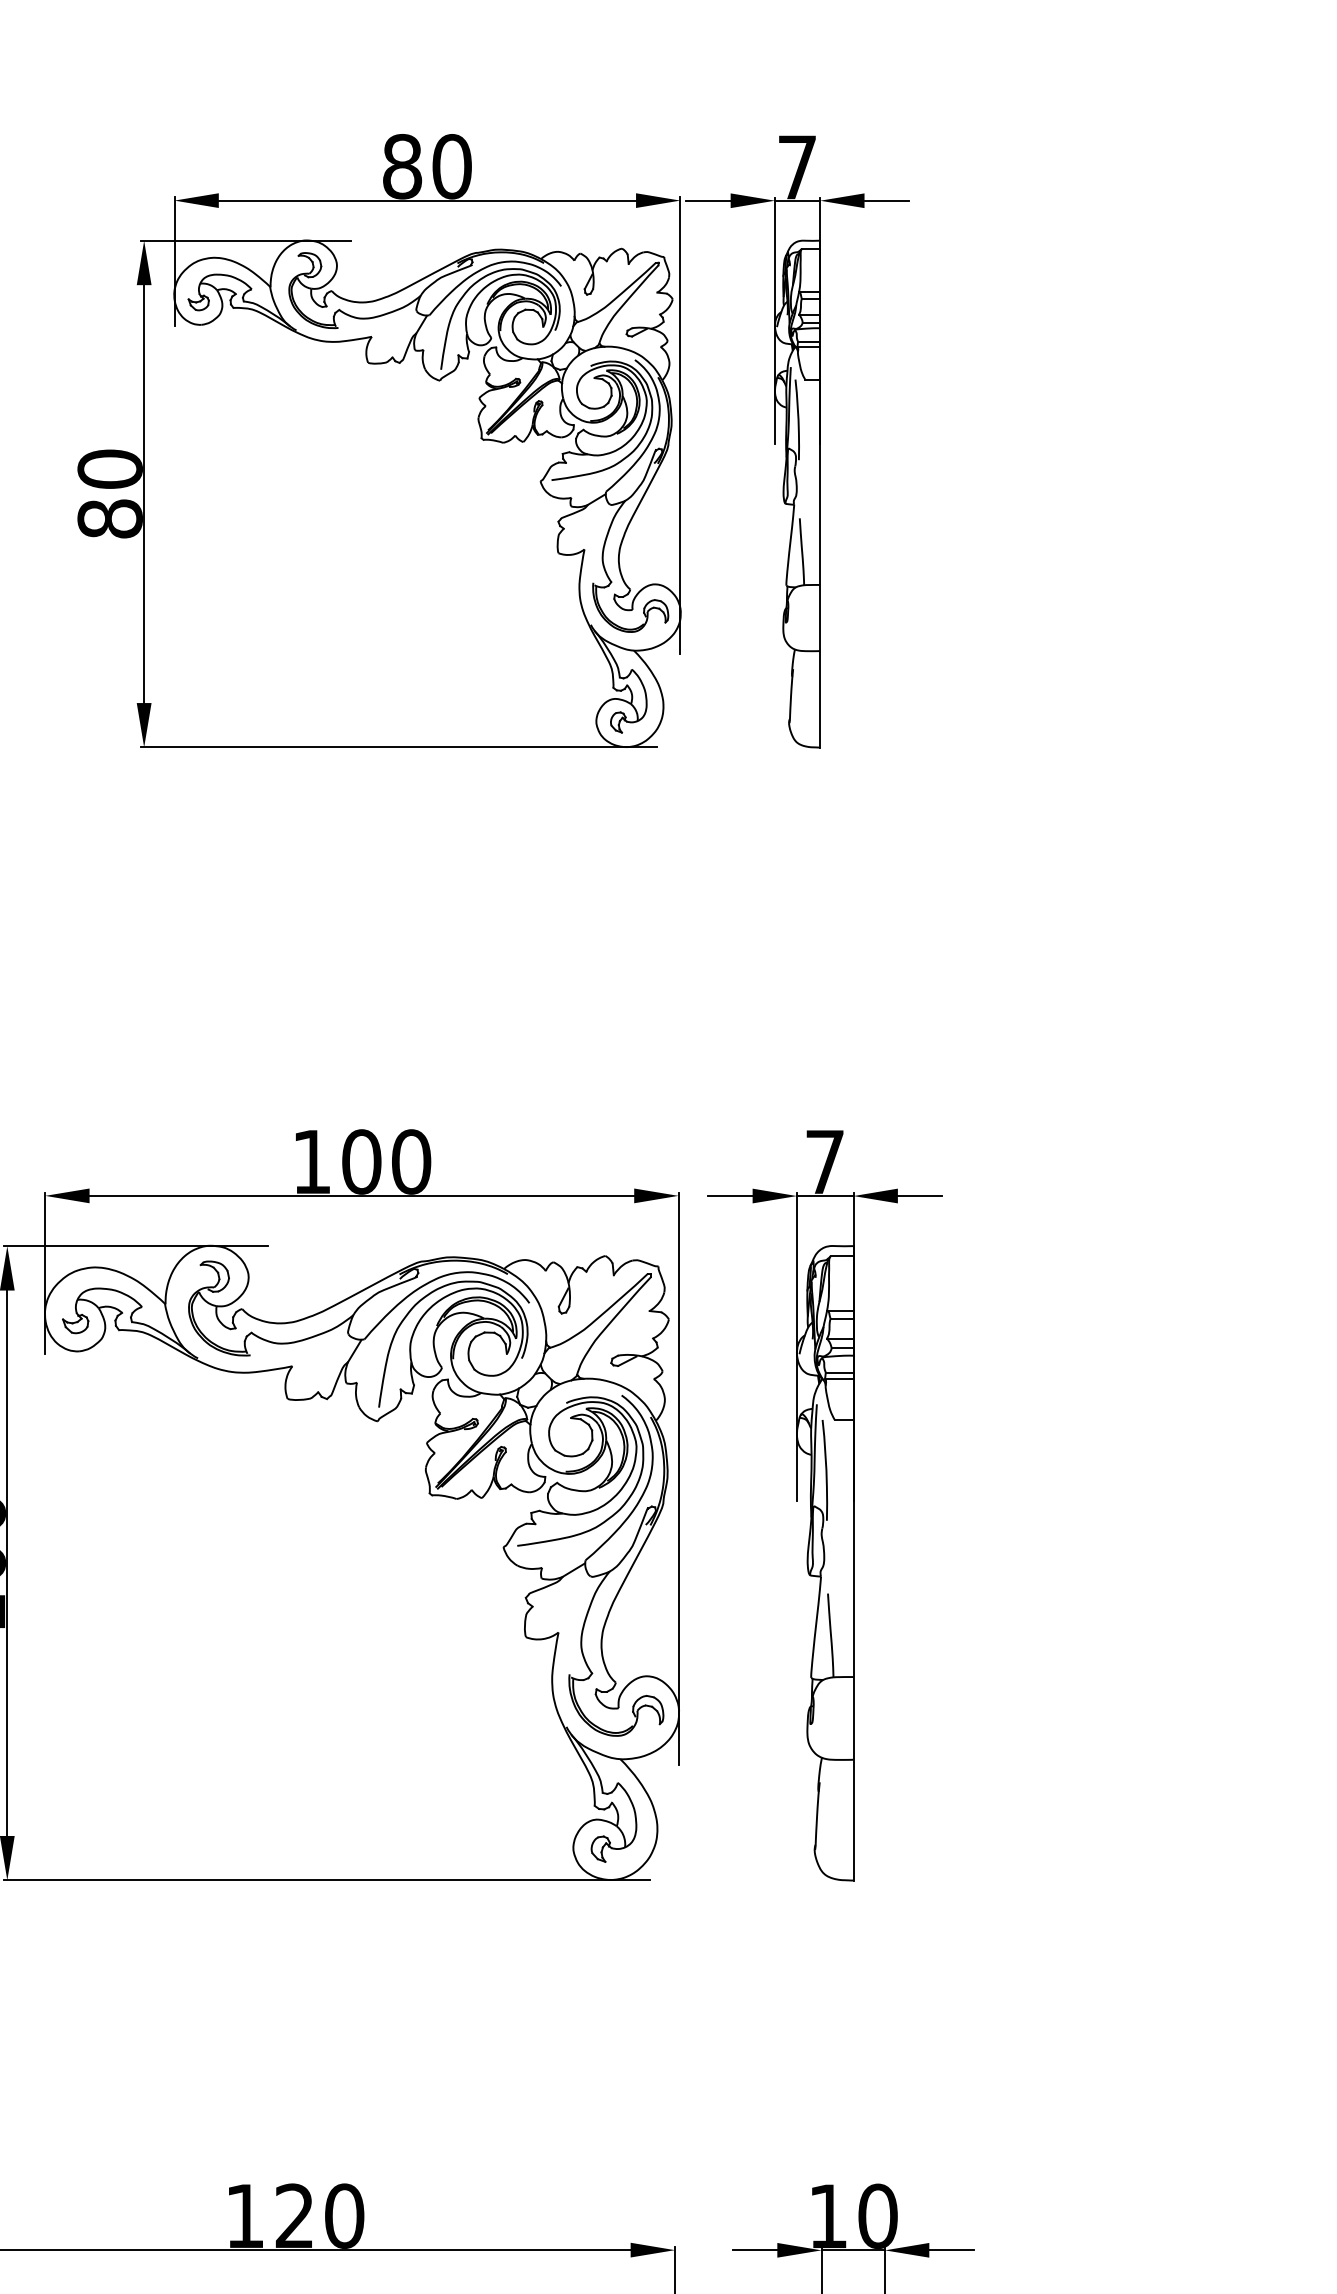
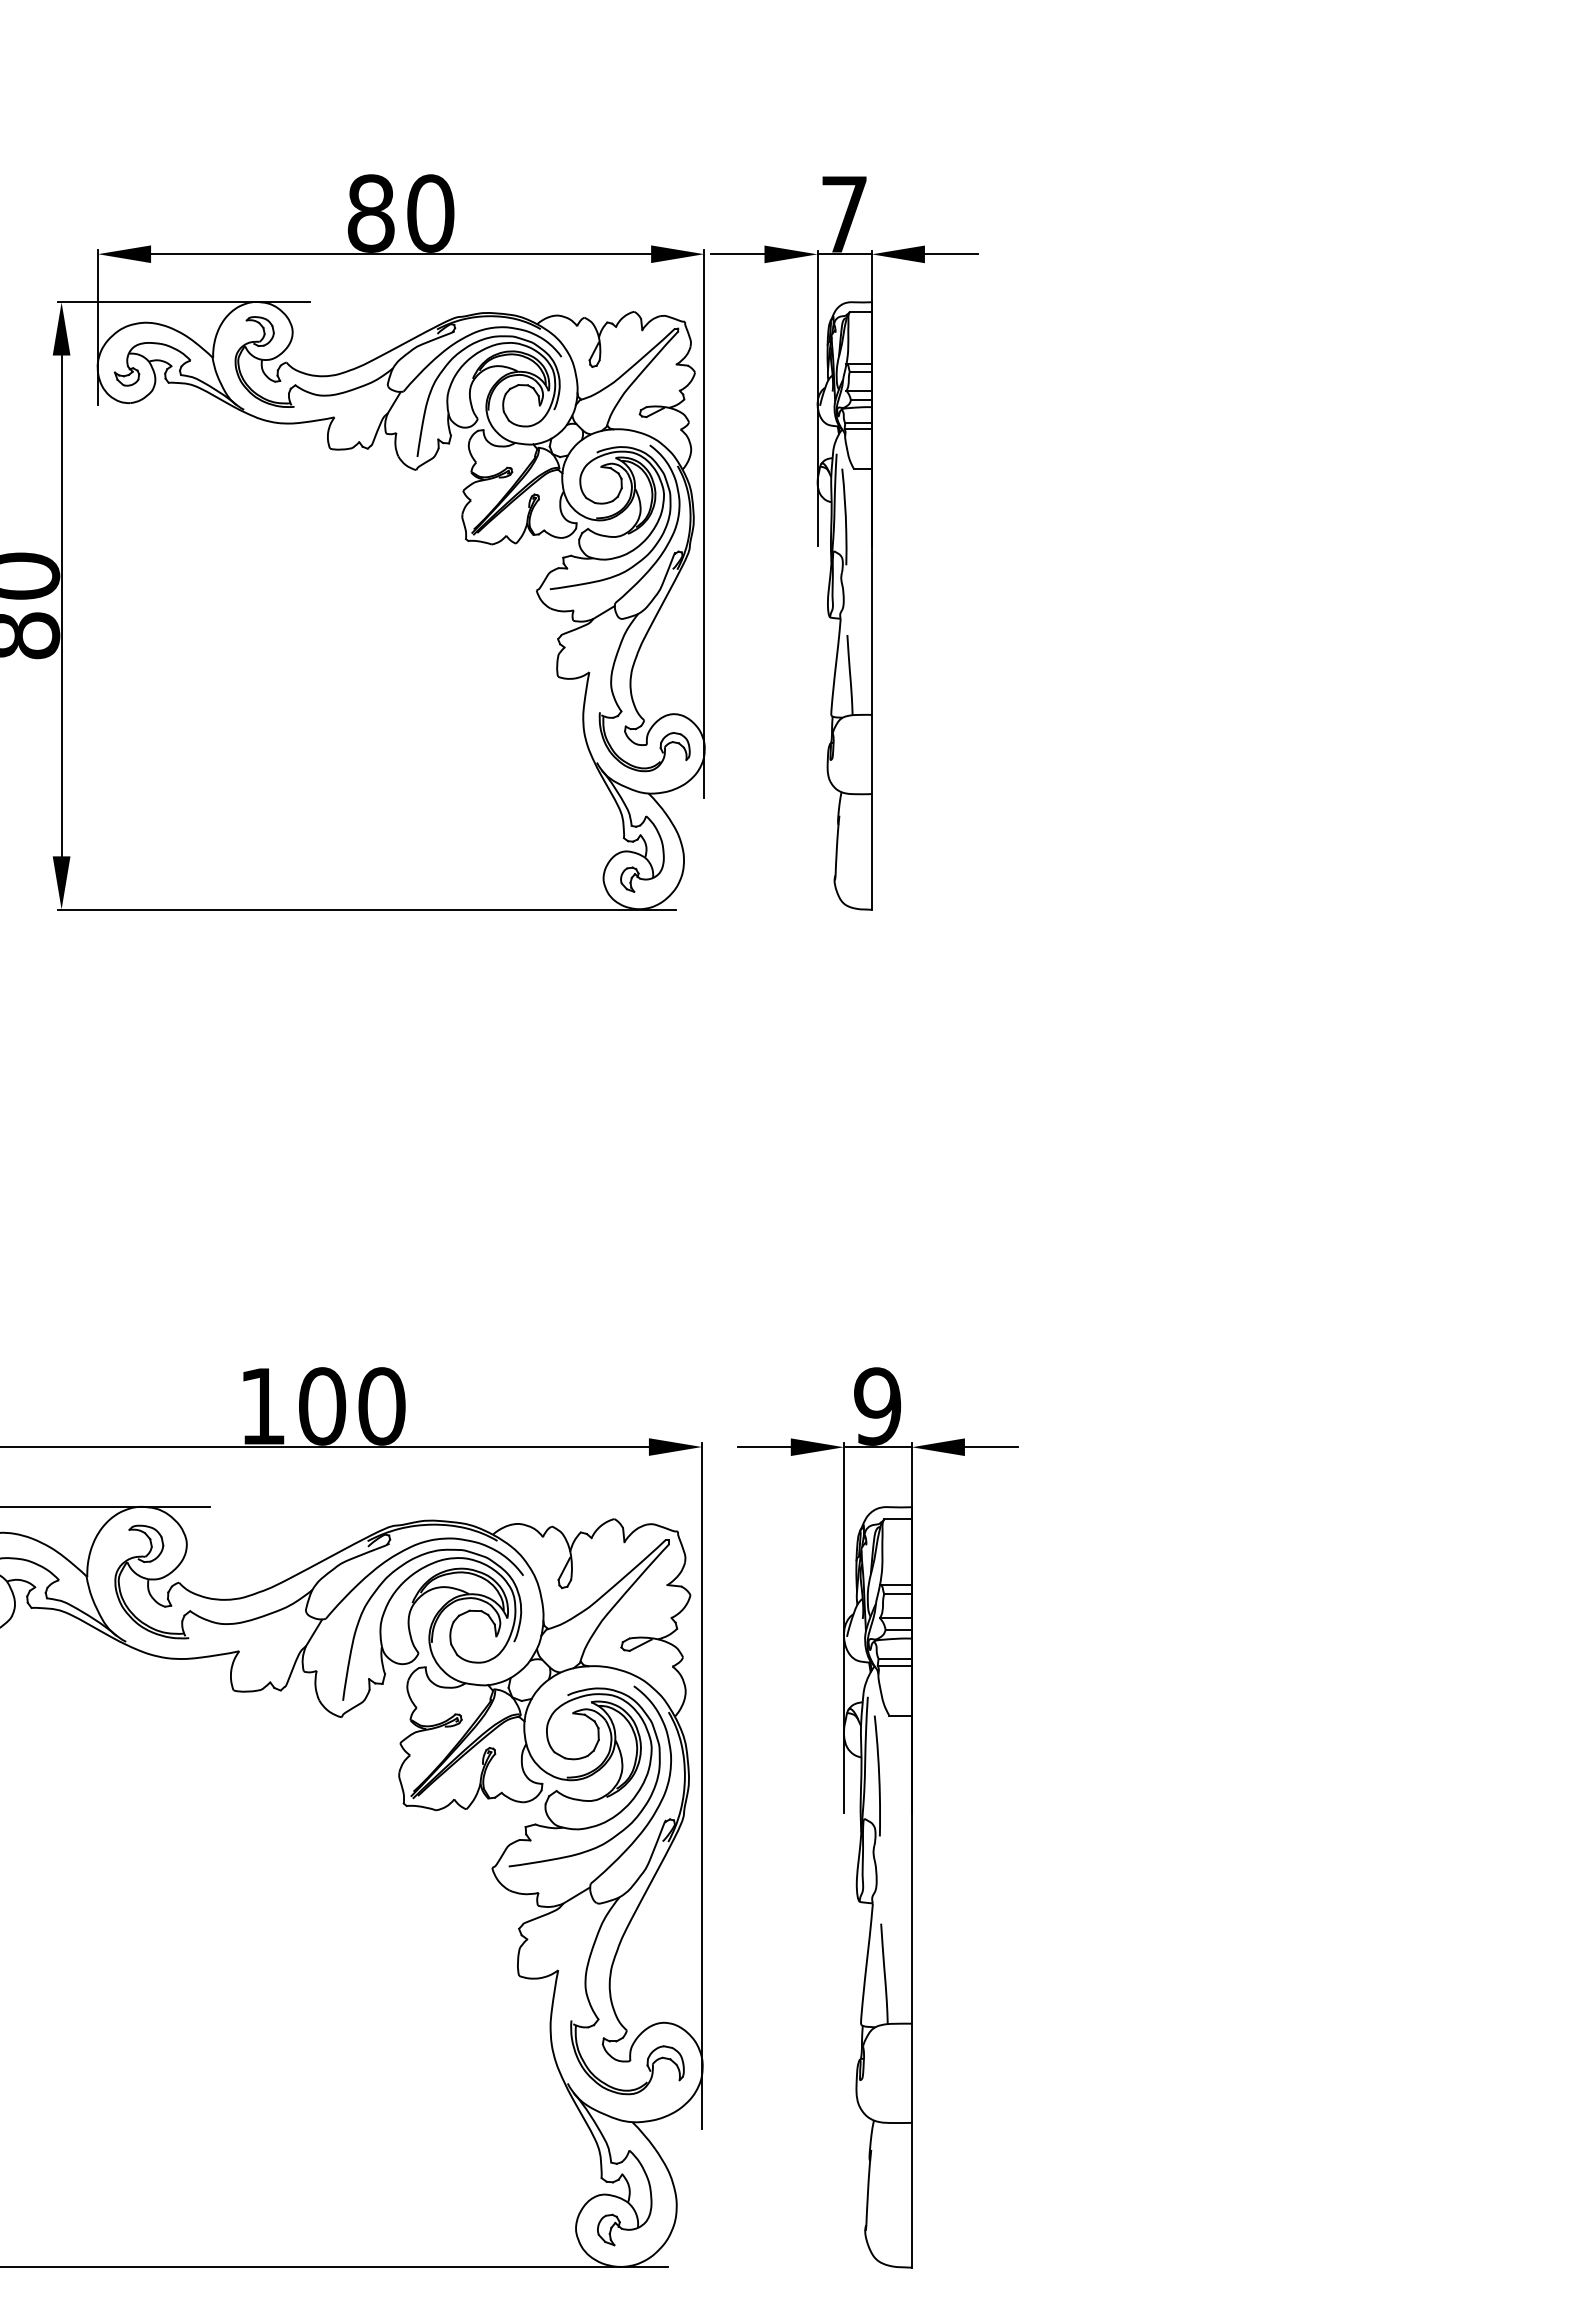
text: (824, 1161) -> (876, 1405), 7 -> 9

